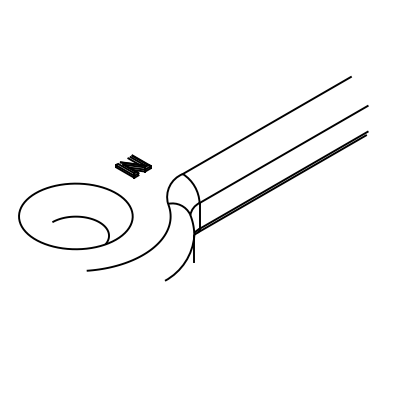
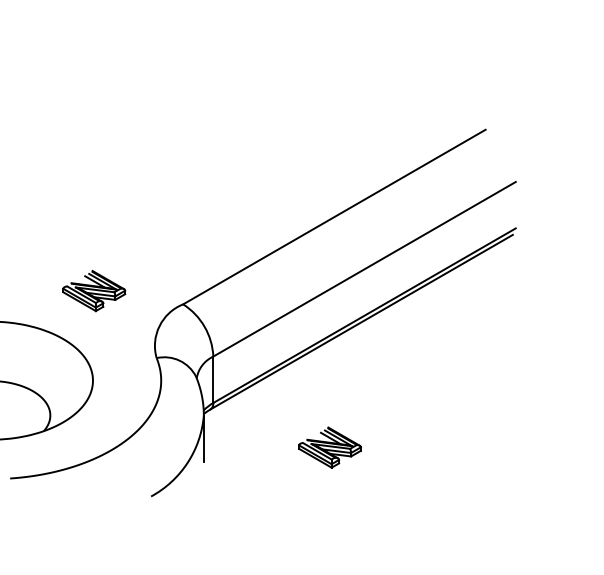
part: (264, 253) -> (330, 447), added

